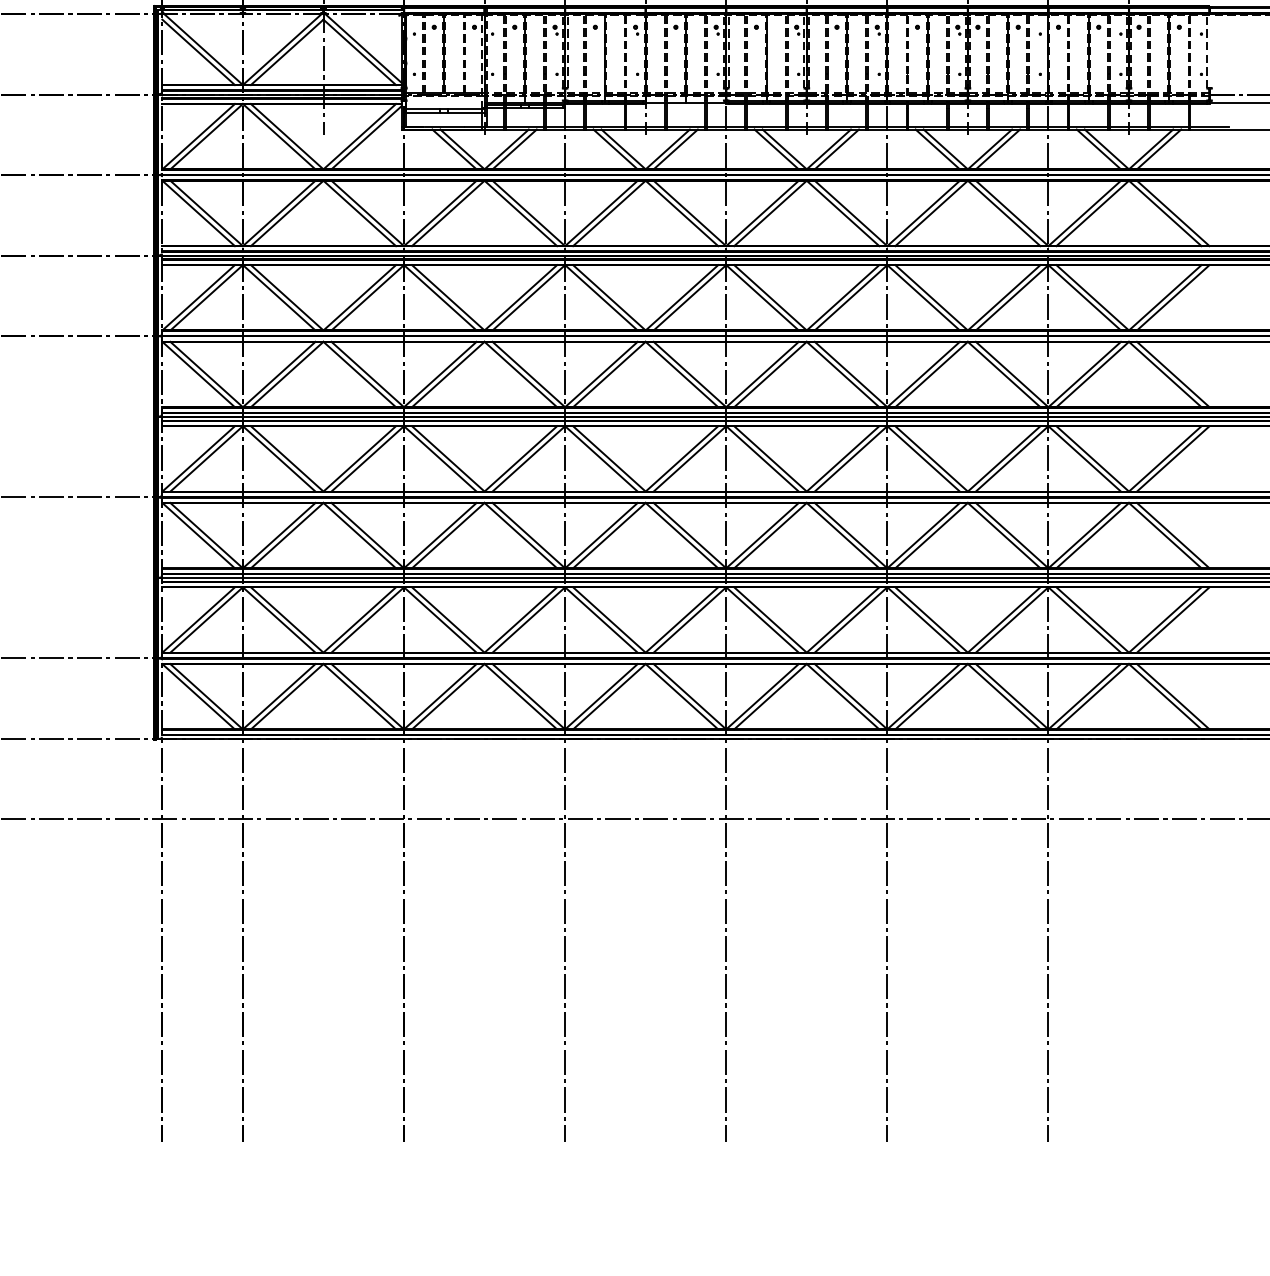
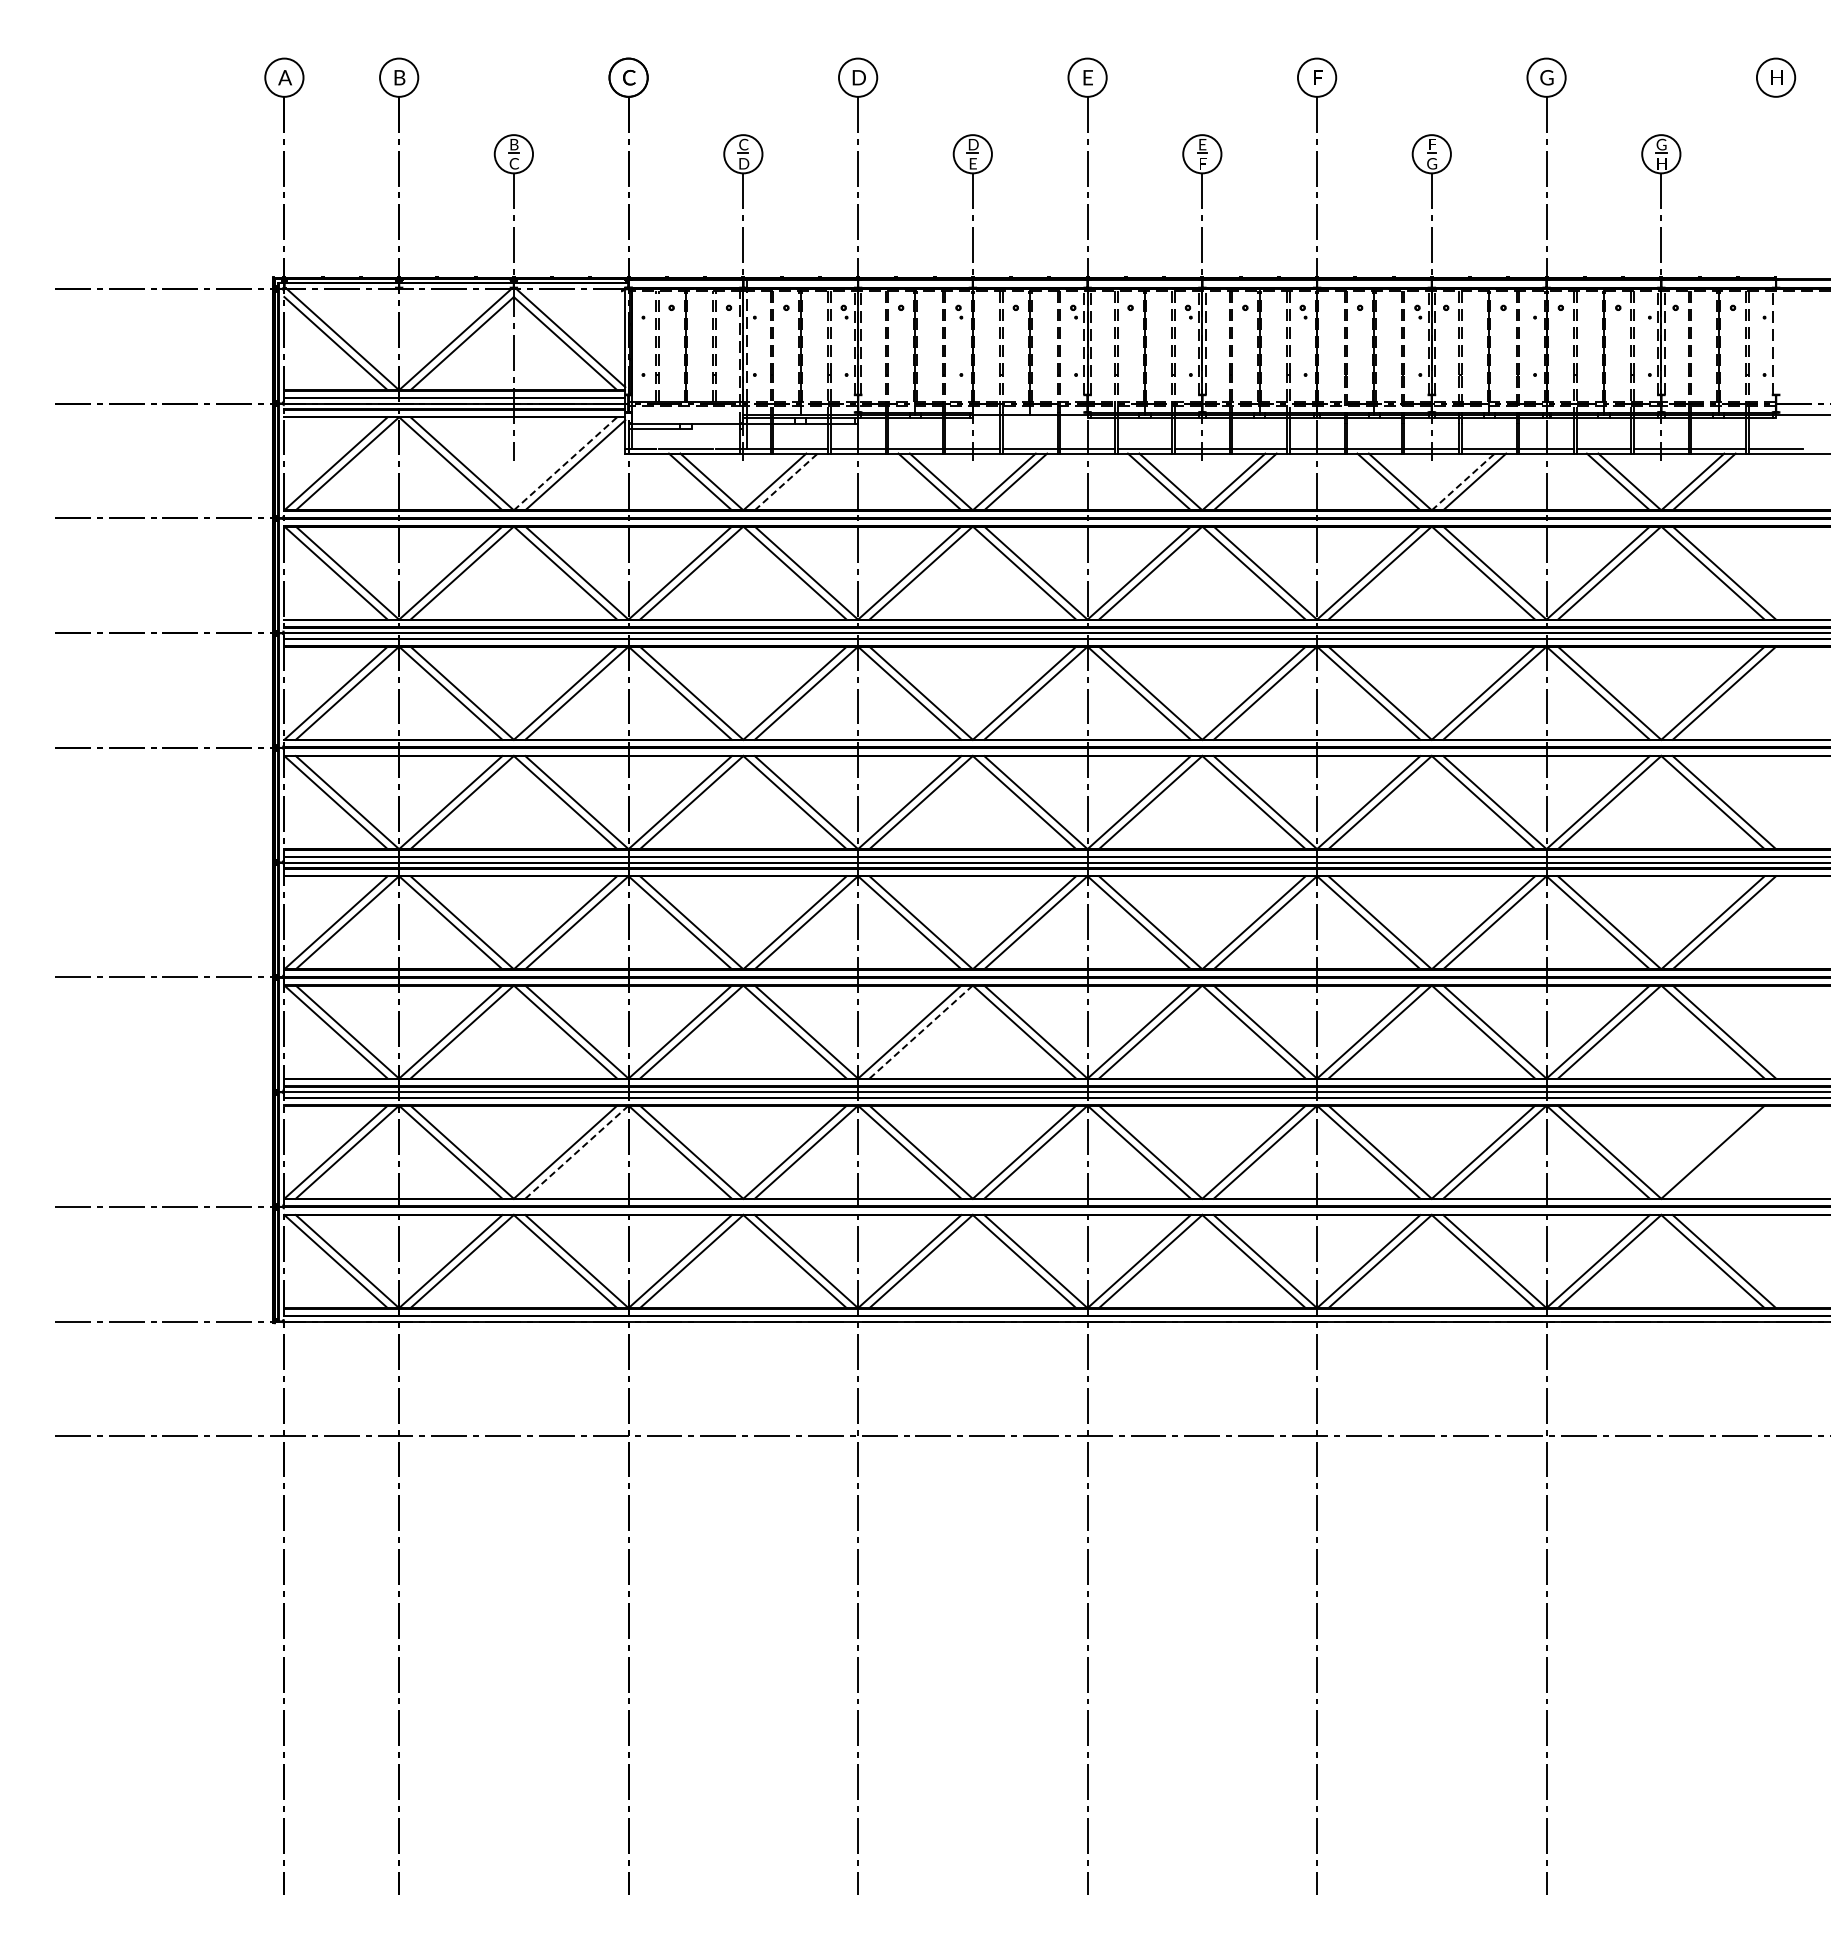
line: (465, 112) -> (715, 429), removed
line: (359, 136) -> (565, 463), solid -> dashed
line: (514, 149) -> (786, 481), solid -> dashed
line: (990, 149) -> (1463, 481), solid -> dashed
line: (609, 535) -> (921, 1032), solid -> dashed
line: (1173, 619) -> (1724, 1151), removed
line: (367, 620) -> (576, 1152), solid -> dashed

